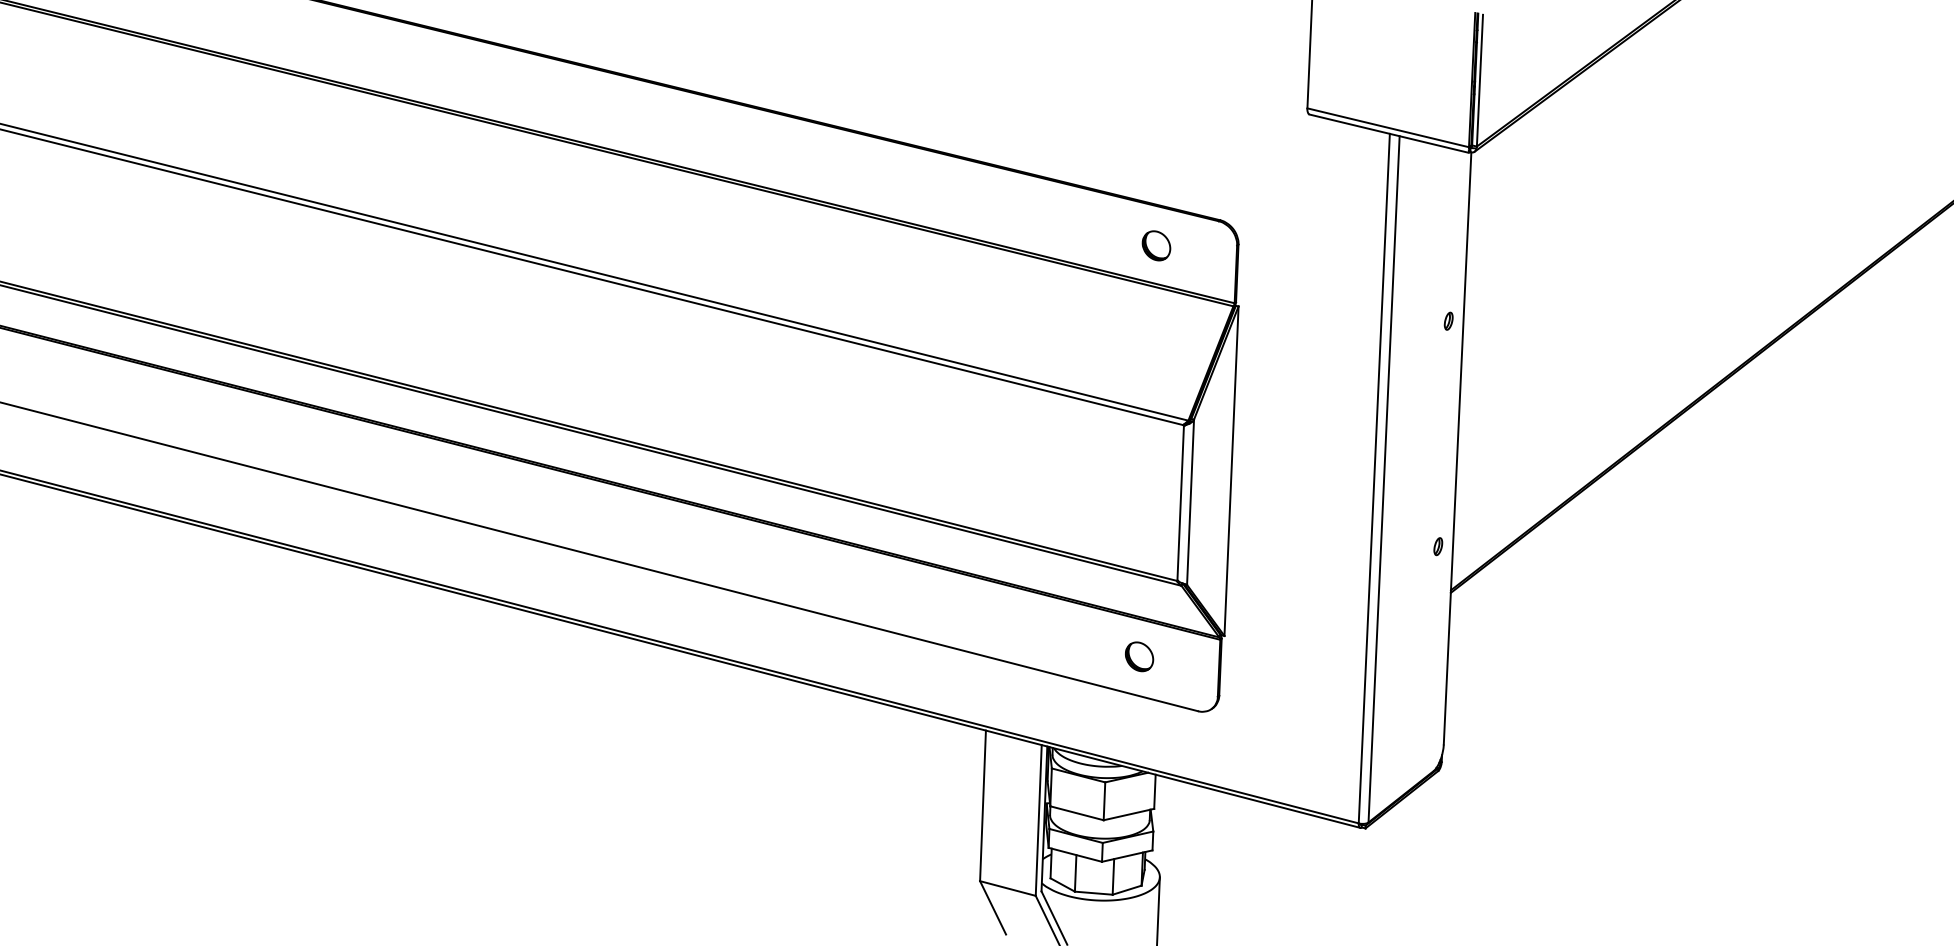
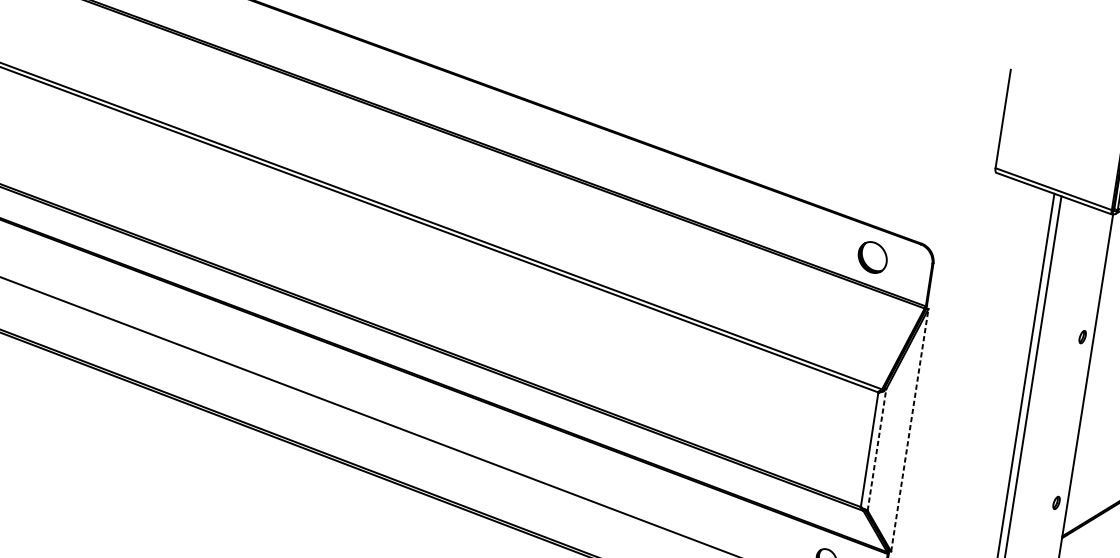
part: (1156, 245) -> (872, 257), size x1.4
line: (1231, 471) -> (909, 430), solid -> dashed
line: (1190, 502) -> (876, 450), solid -> dashed

